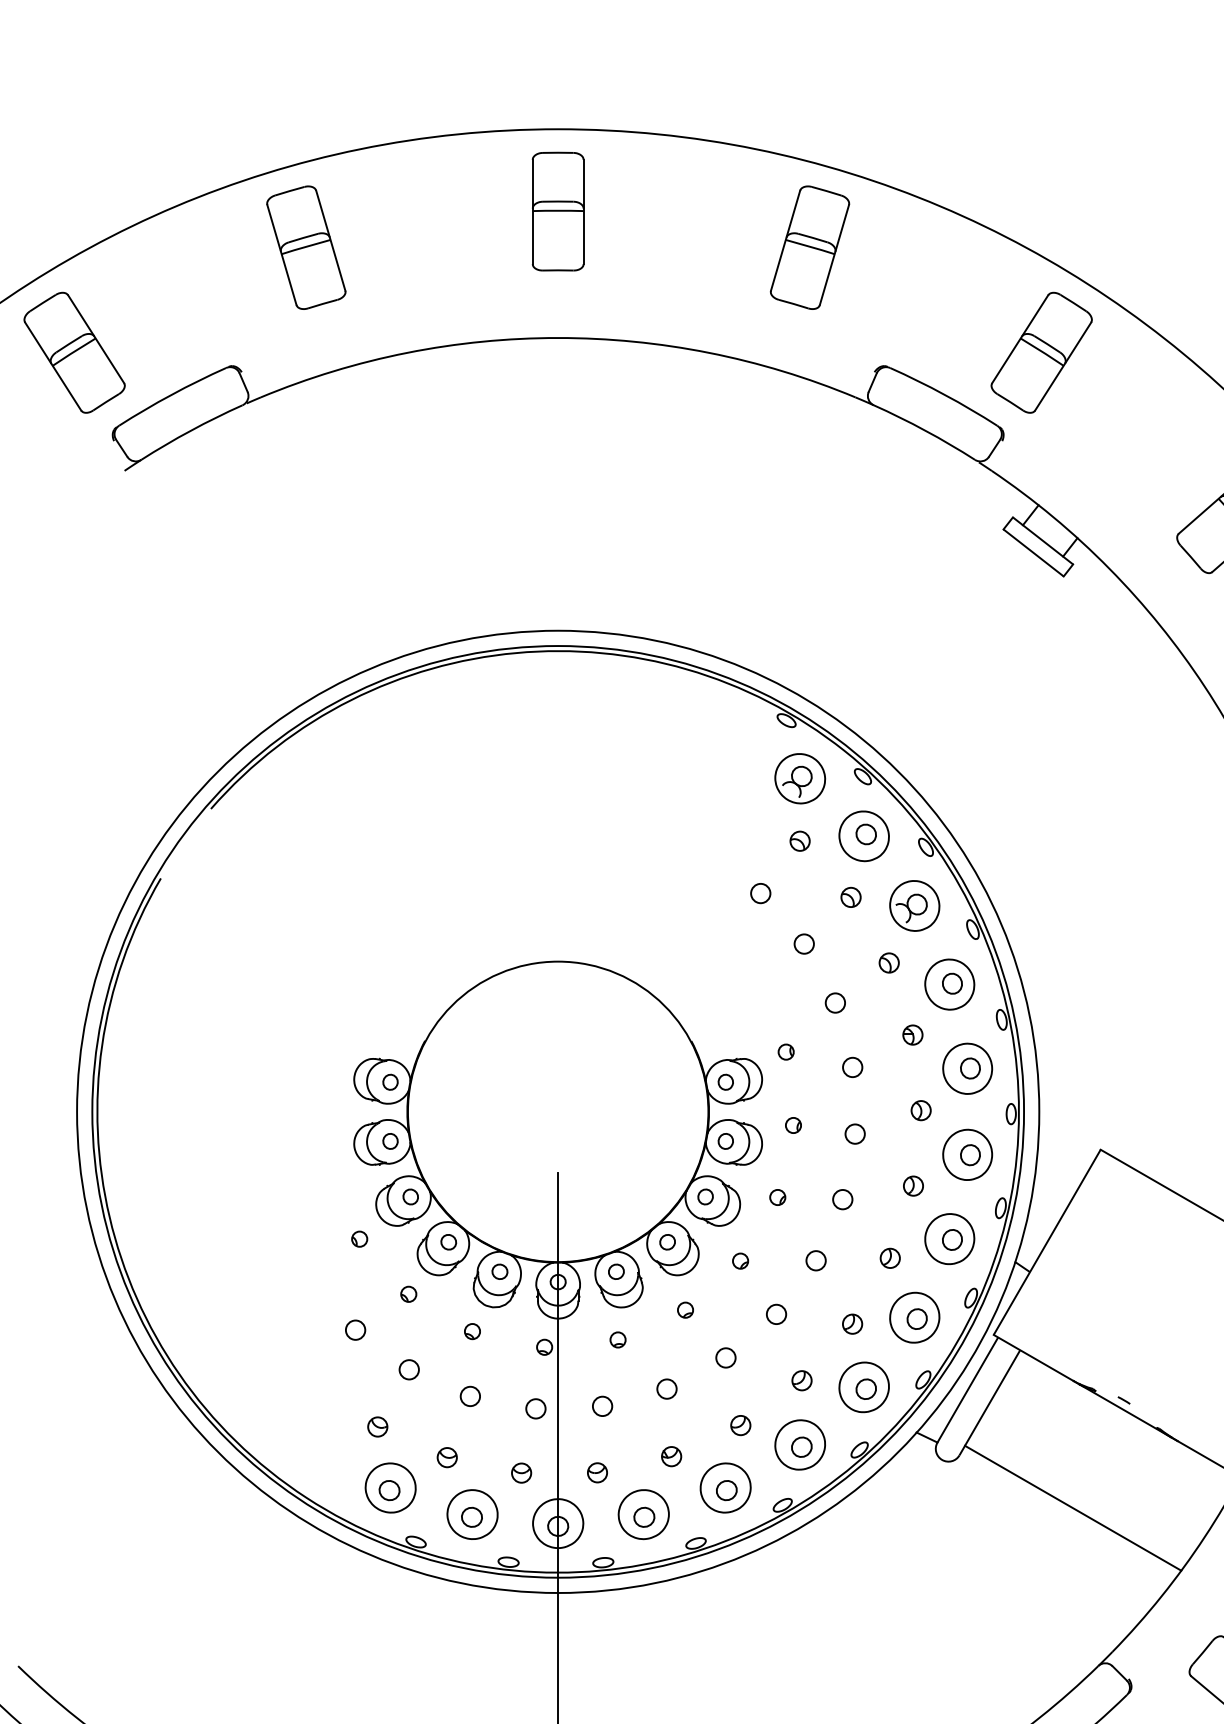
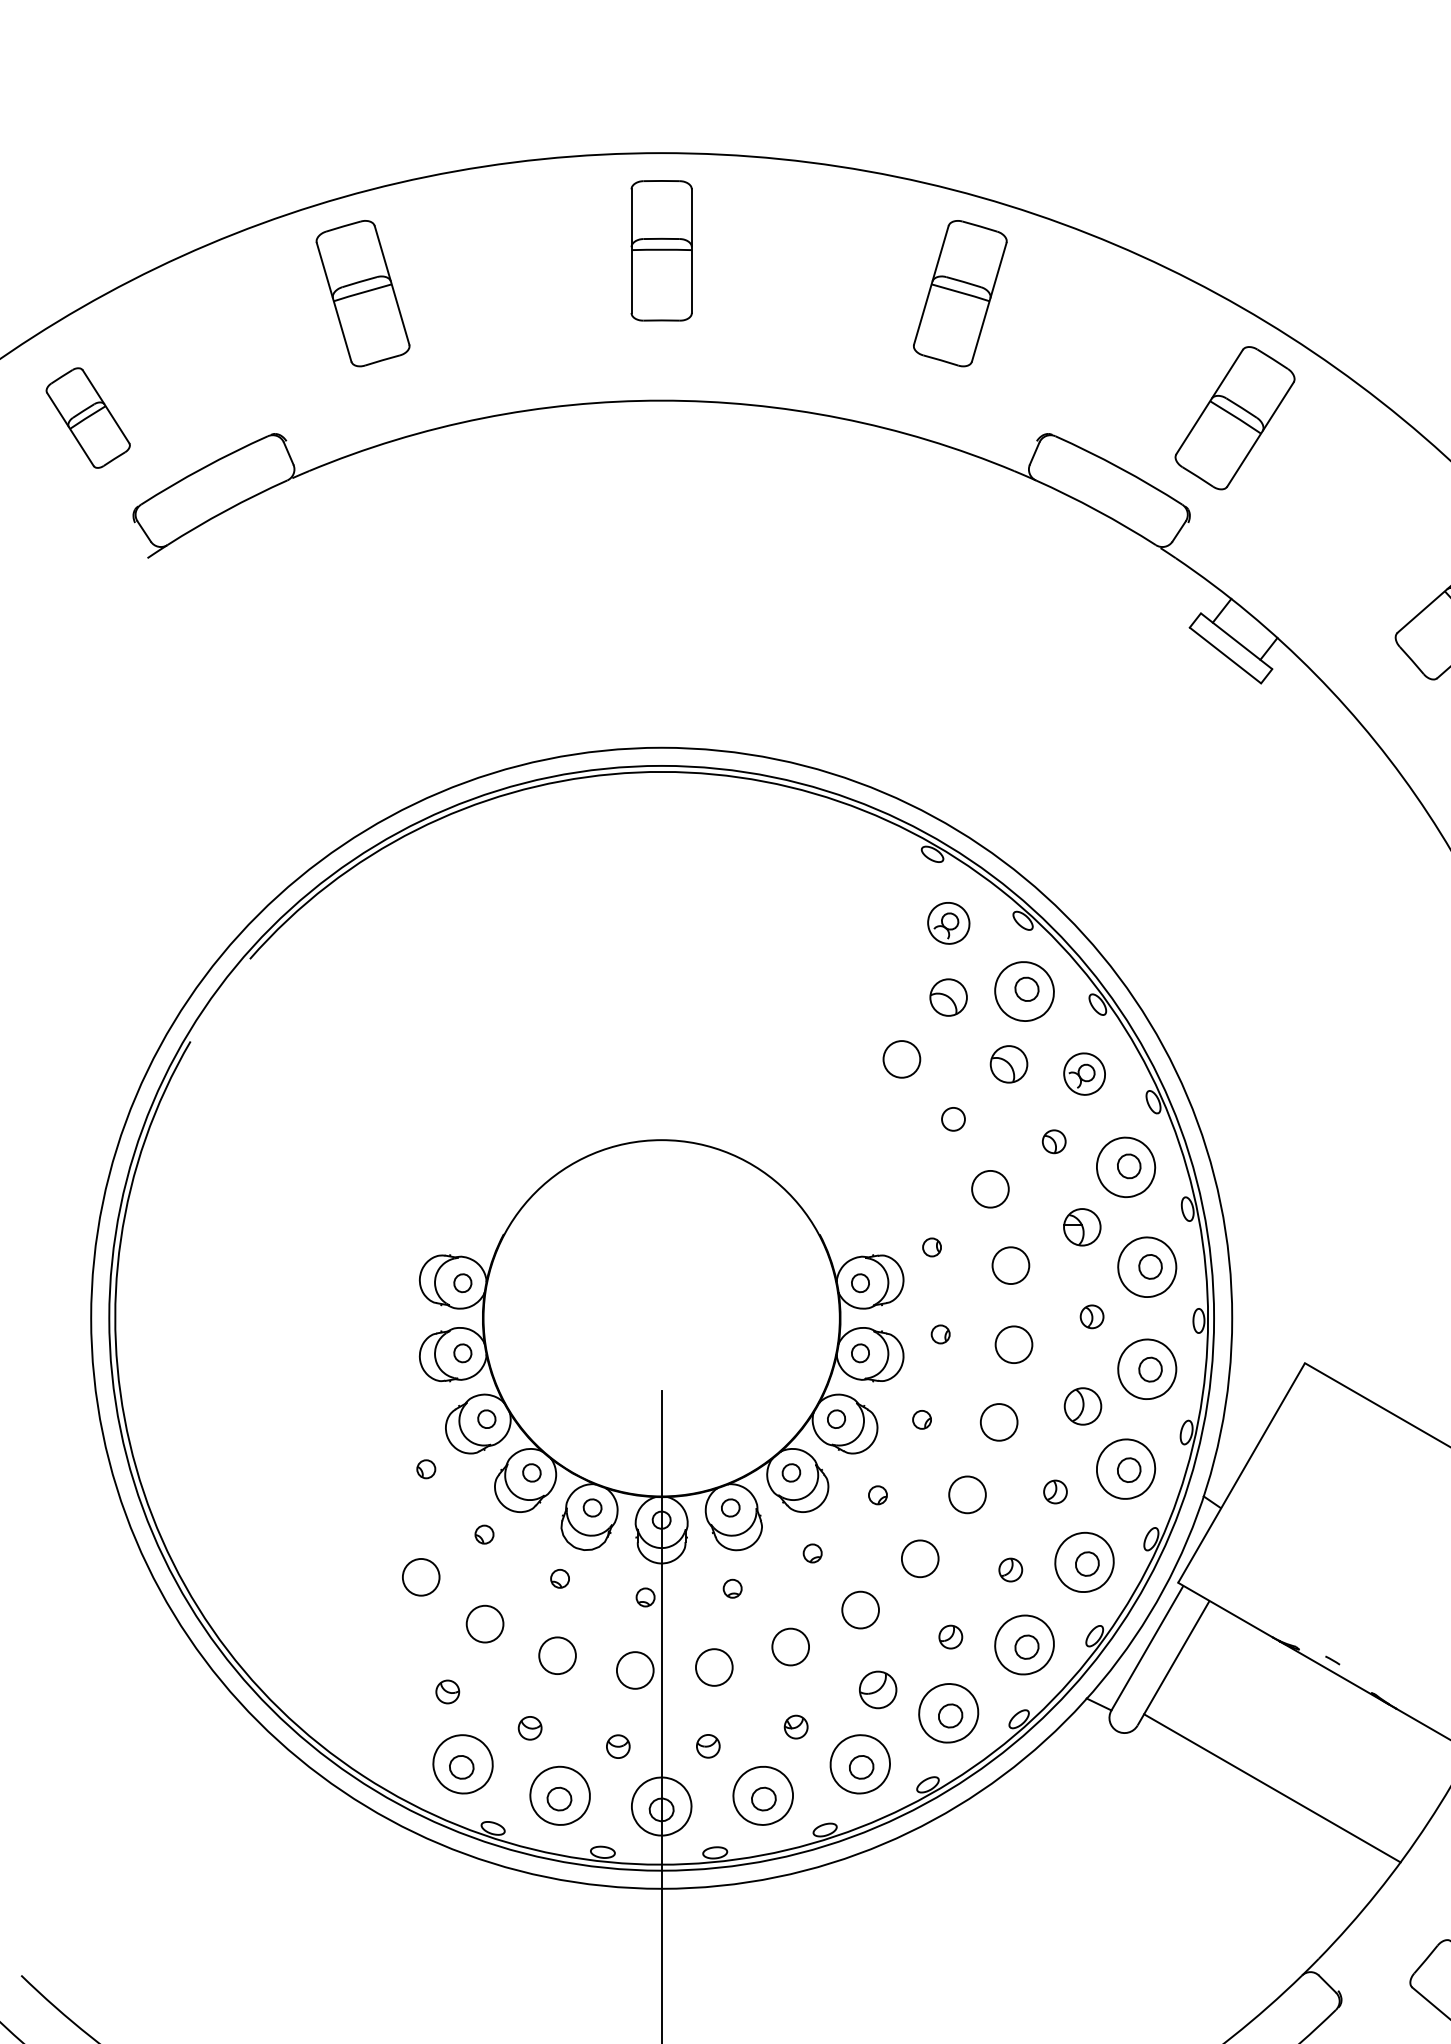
part: (74, 352) -> (88, 417), size x0.7
part: (800, 778) -> (949, 922), size x0.7
part: (799, 840) -> (947, 996), size x1.6
circle: (760, 893) -> (901, 1059), size x1.6
part: (850, 896) -> (1008, 1062), size x1.6
part: (914, 905) -> (1084, 1073), size x0.7
circle: (835, 1002) -> (990, 1188), size x1.6
part: (912, 1034) -> (1081, 1226), size x1.6
circle: (852, 1067) -> (1010, 1265), size x1.6
circle: (854, 1133) -> (1013, 1343), size x1.6
part: (913, 1185) -> (1083, 1405), size x1.6
circle: (842, 1199) -> (998, 1422), size x1.6
circle: (815, 1260) -> (966, 1494), size x1.6
circle: (776, 1313) -> (920, 1557), size x1.6
circle: (355, 1329) -> (421, 1576), size x1.6
circle: (725, 1357) -> (860, 1609), size x1.6
circle: (408, 1369) -> (484, 1623), size x1.6
circle: (666, 1388) -> (790, 1646), size x1.6
circle: (470, 1396) -> (557, 1655), size x1.6
circle: (602, 1406) -> (714, 1667), size x1.6
circle: (535, 1408) -> (634, 1670), size x1.6
part: (740, 1425) -> (877, 1690), size x1.6

